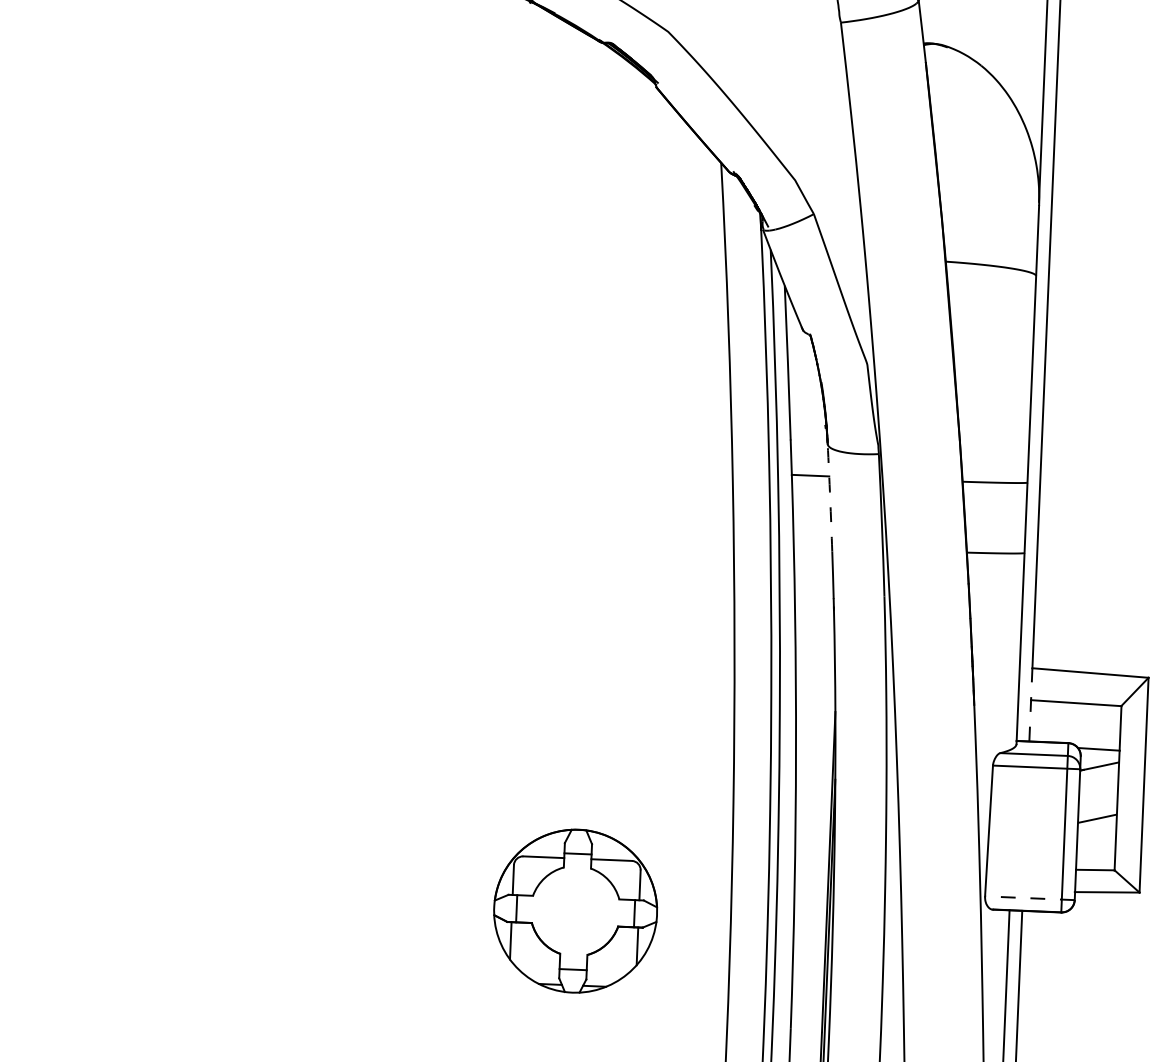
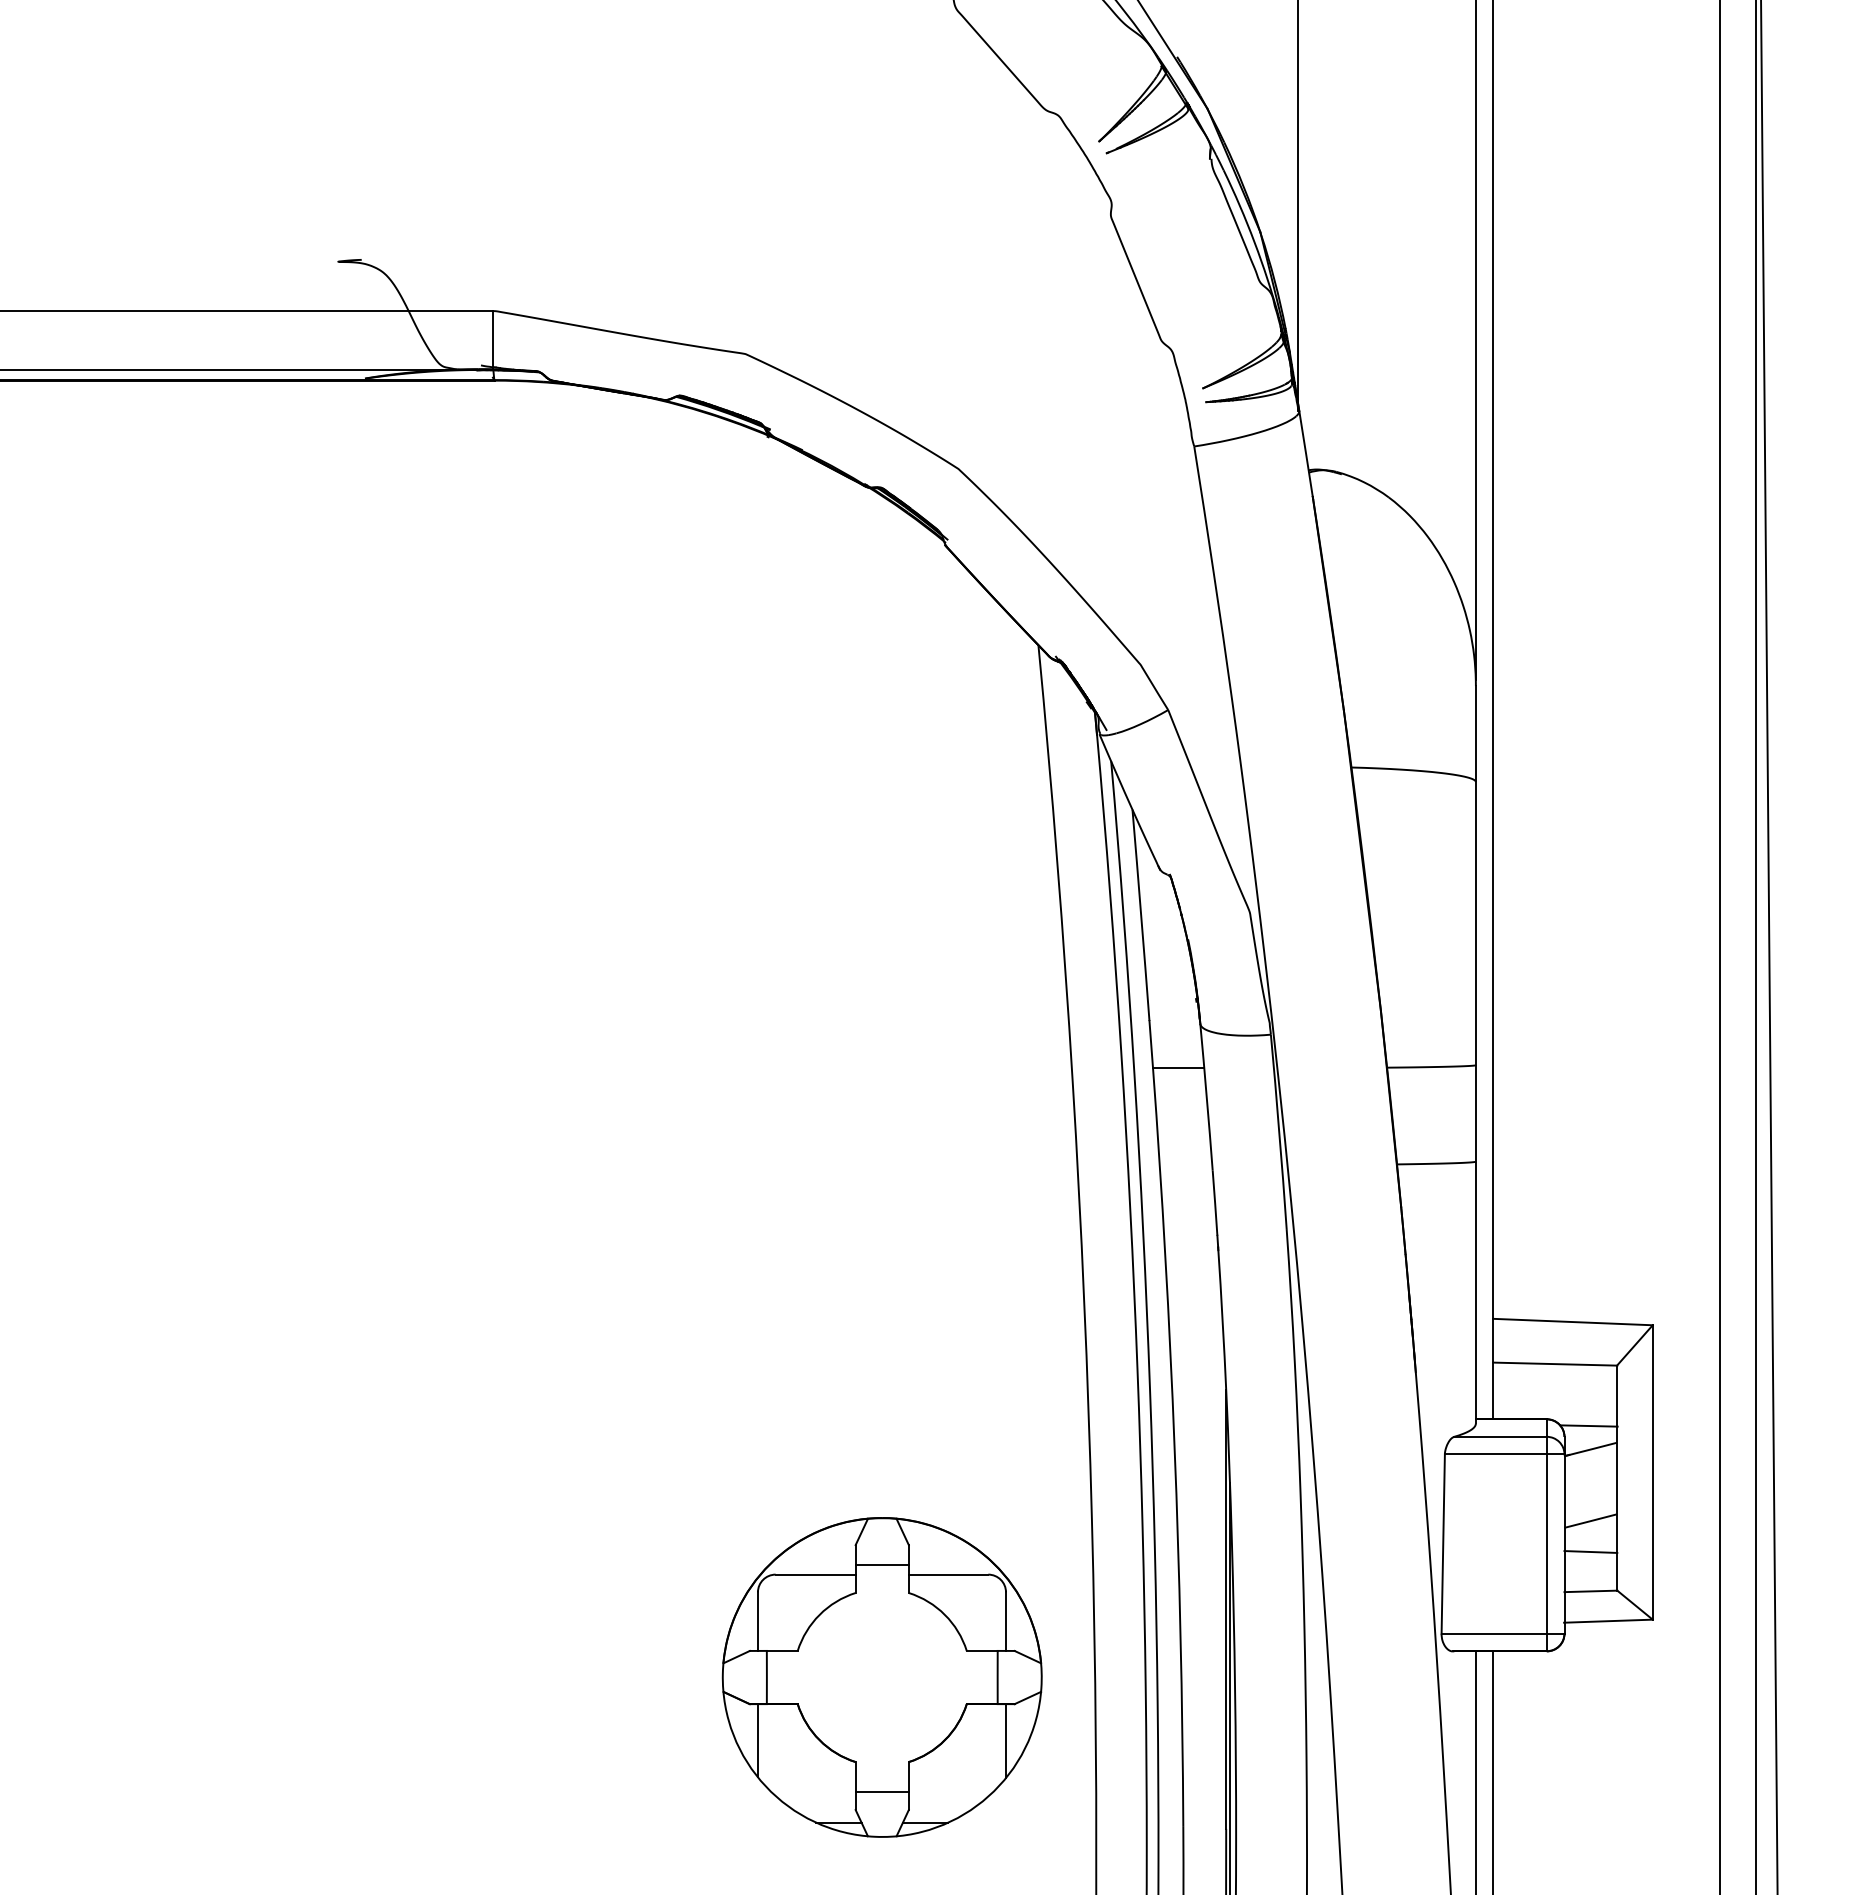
arc: (829, 497) -> (1206, 1097), dashed -> solid
line: (1031, 704) -> (1493, 1368), dashed -> solid
line: (1096, 840) -> (1590, 1551), added
line: (1029, 898) -> (1502, 1633), dashed -> solid
part: (575, 911) -> (881, 1677), size x1.43

